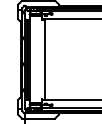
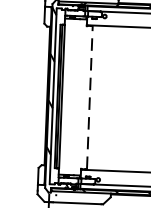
line: (45, 59) -> (90, 97), solid -> dashed

